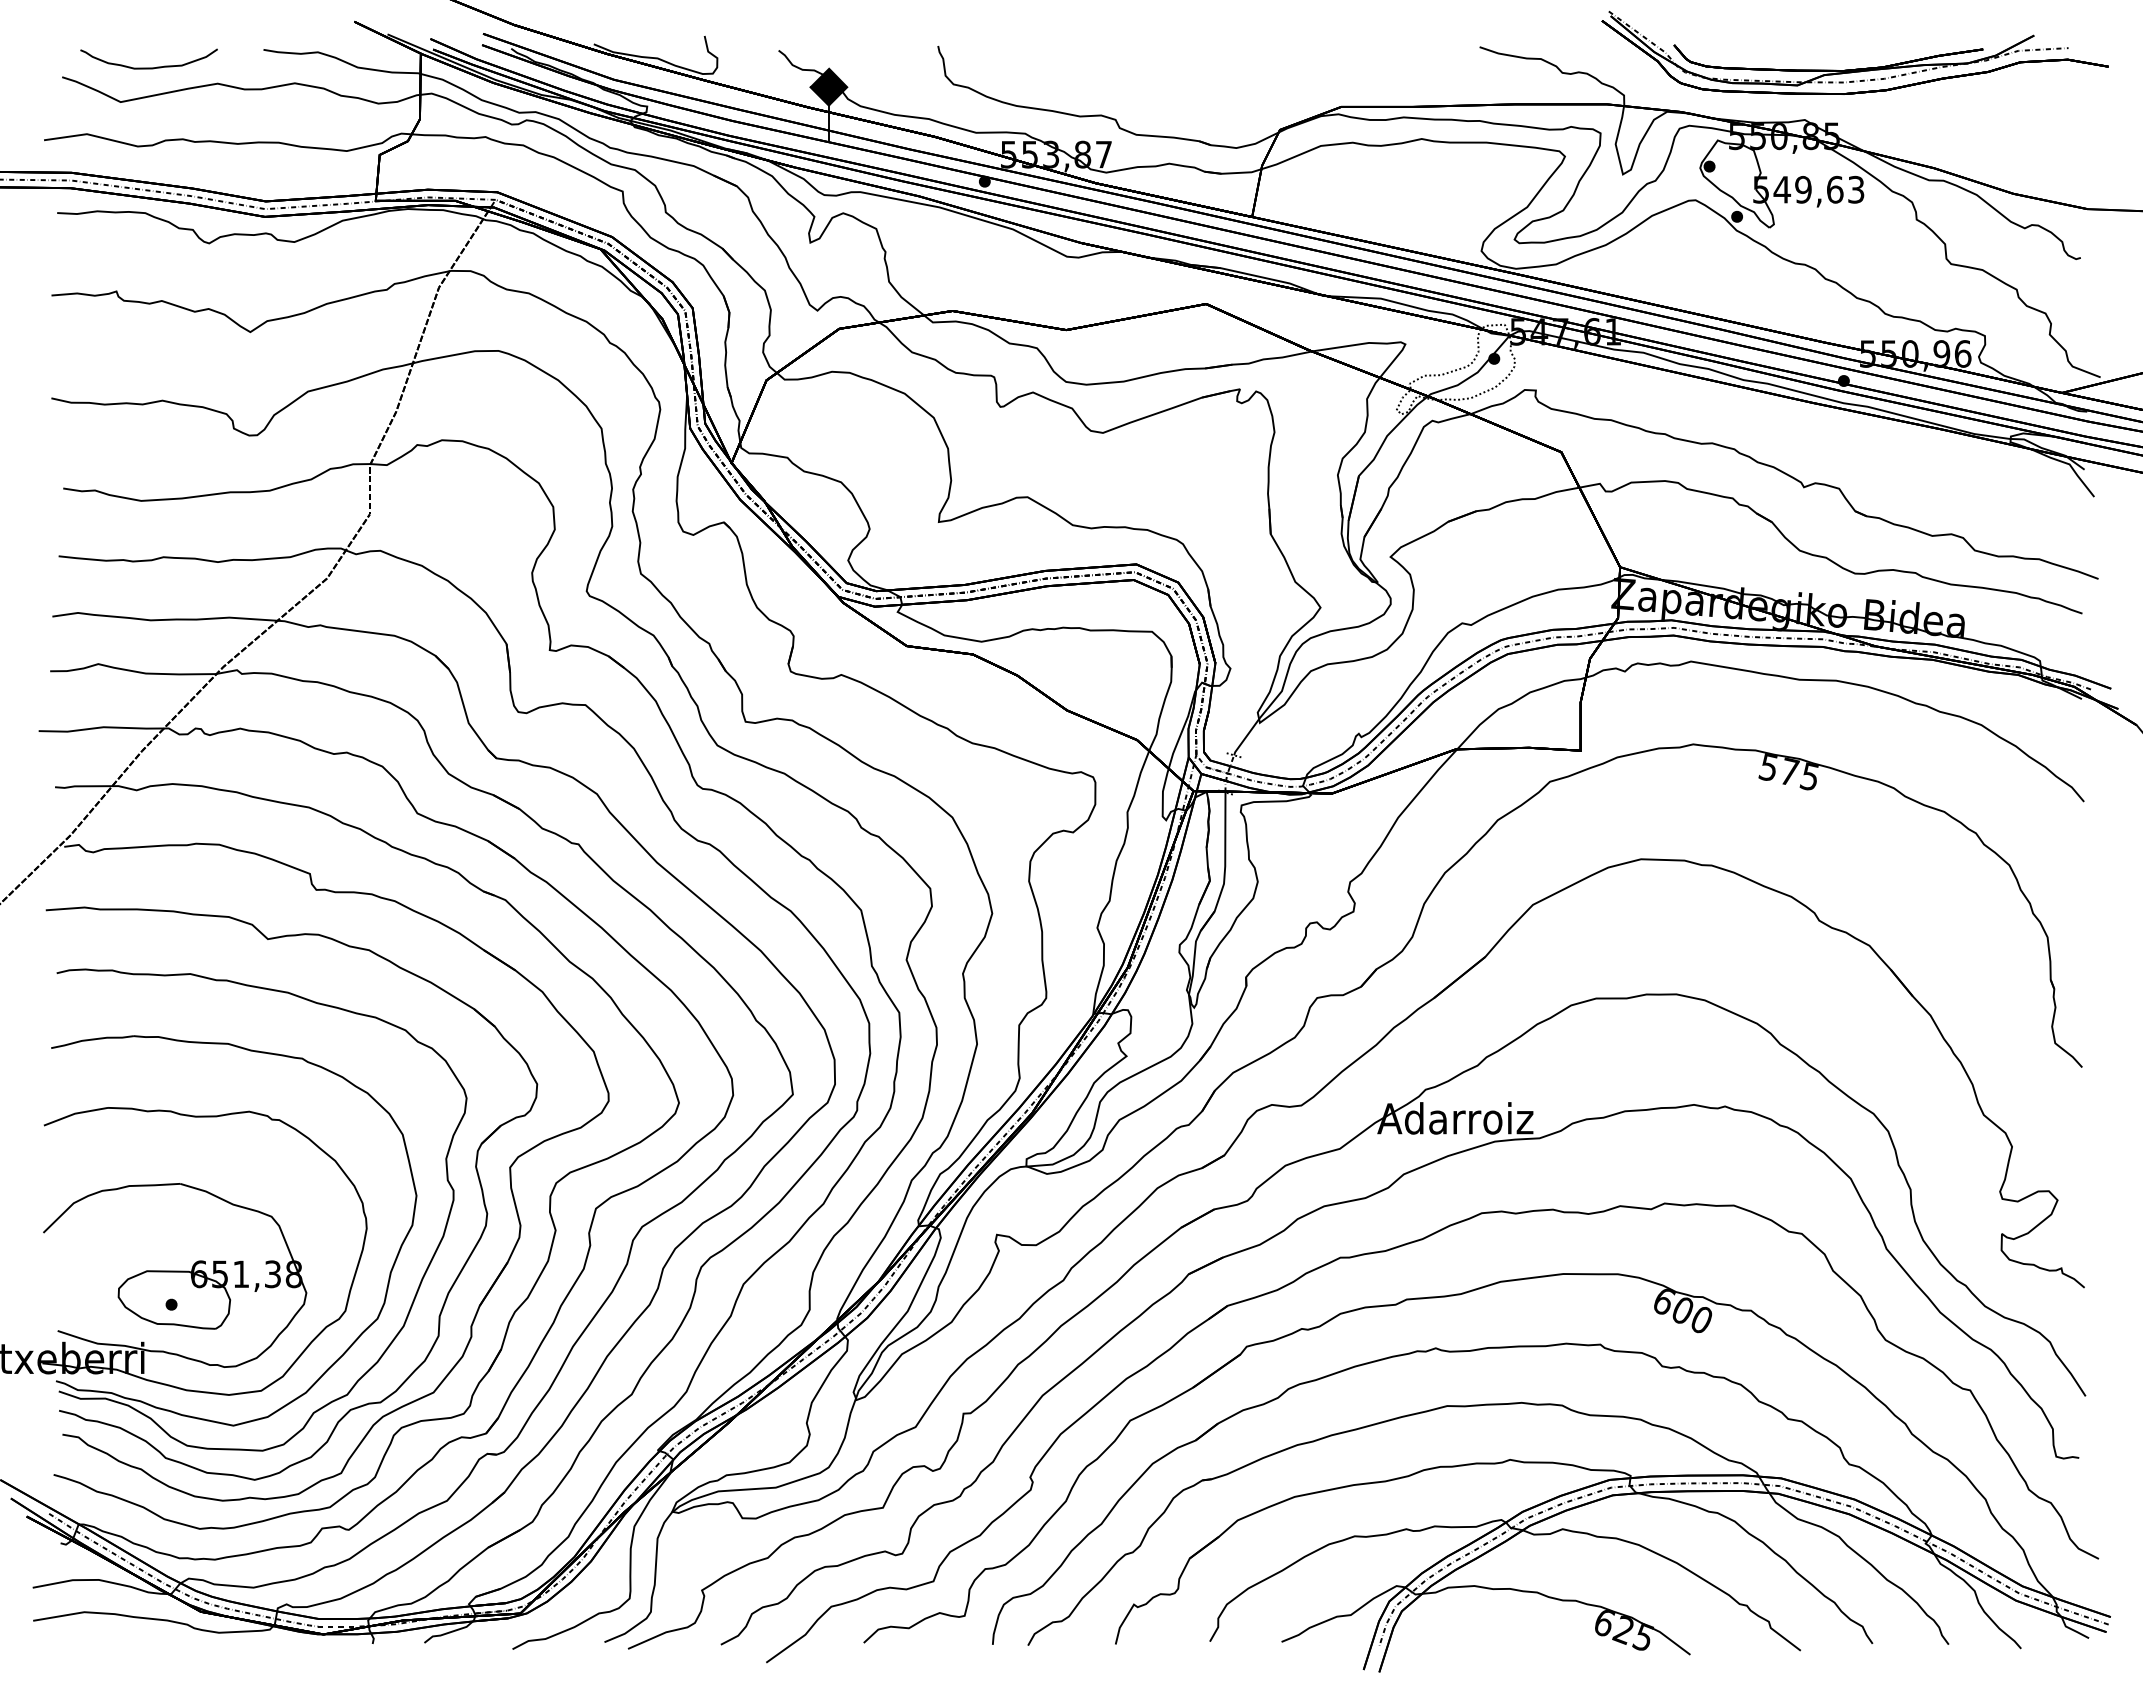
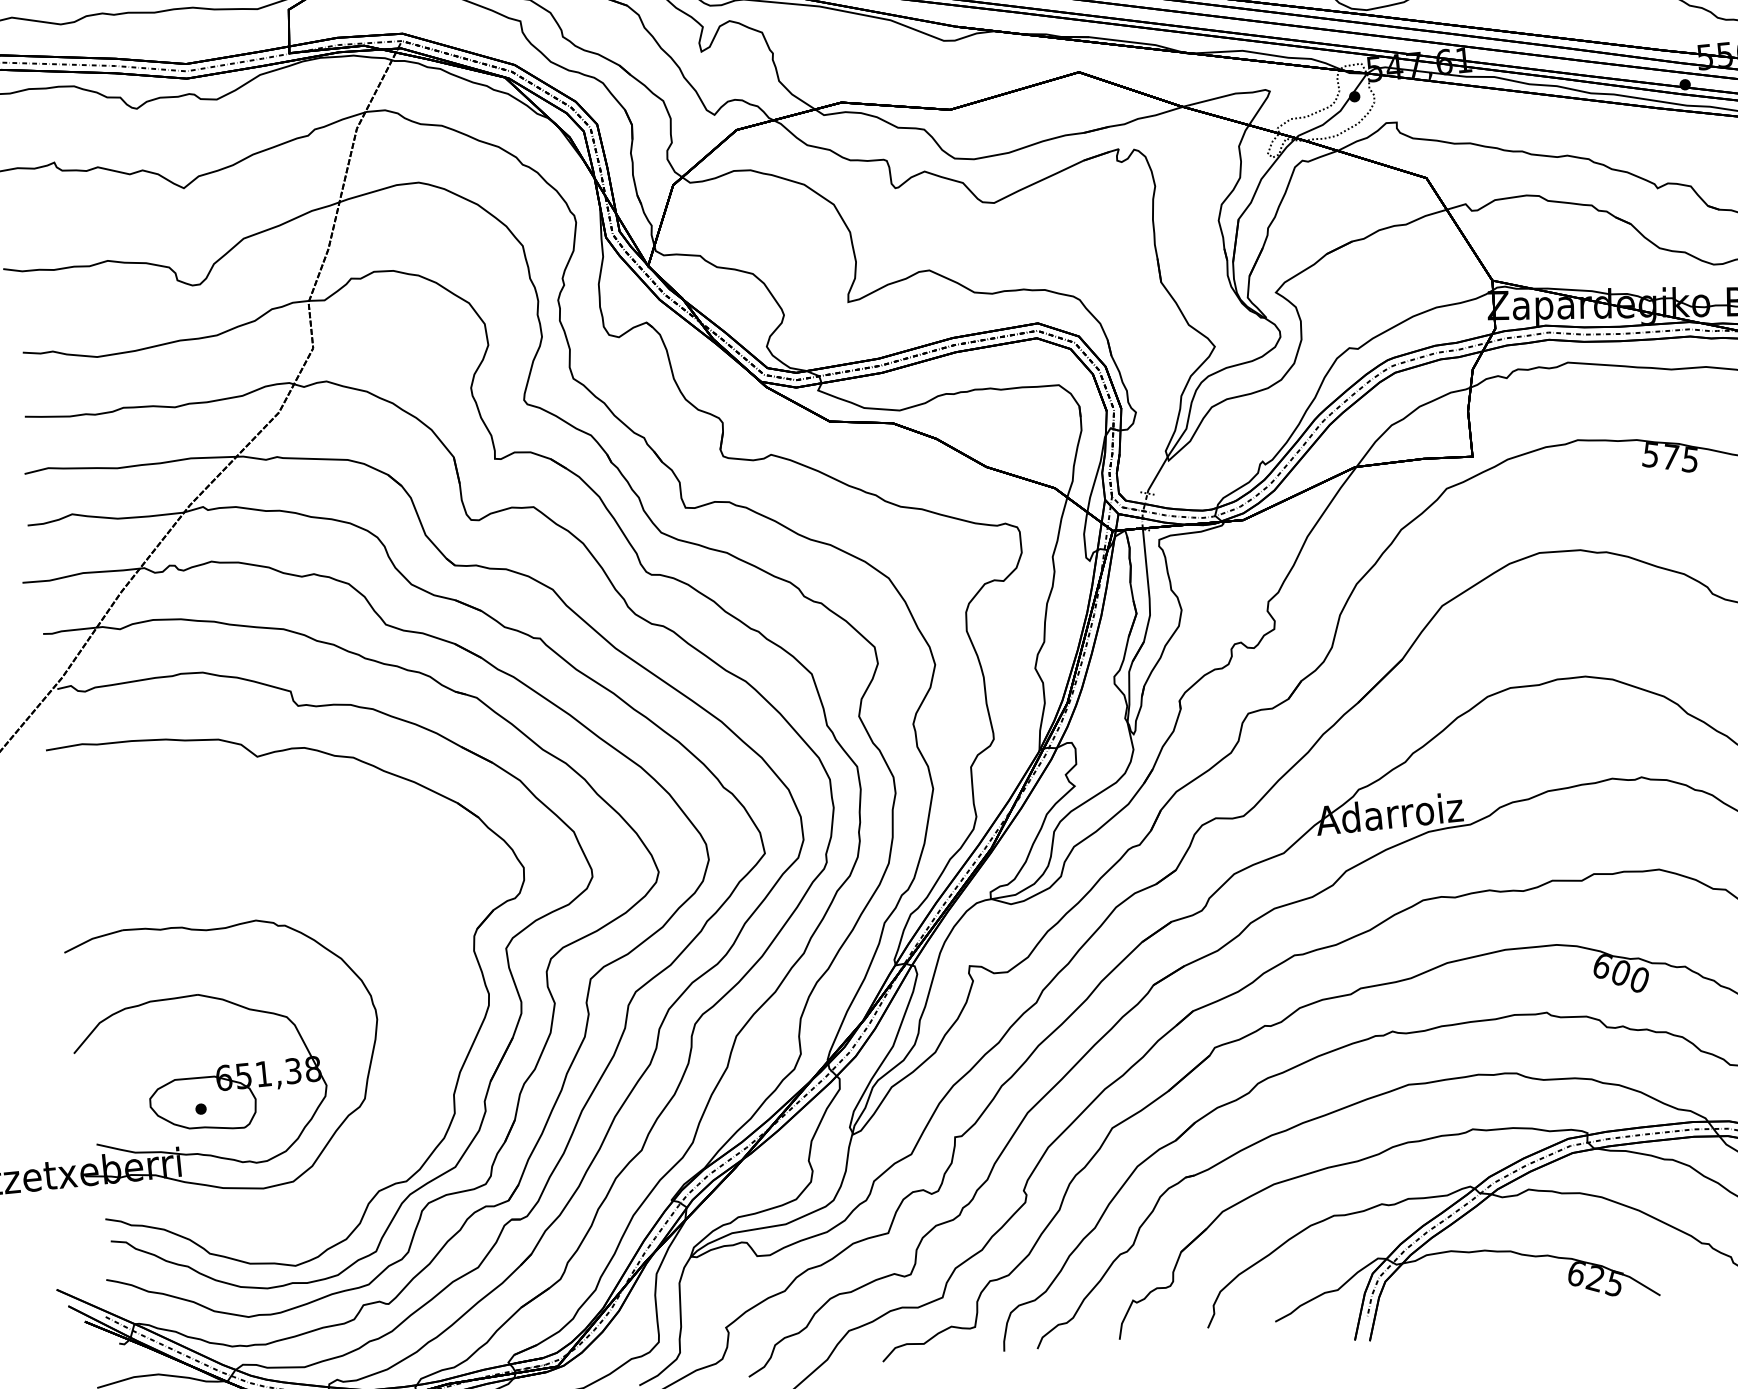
part: (393, 1262) -> (405, 1048), removed

